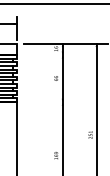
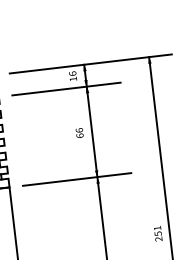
line: (51, 55) -> (65, 90), added
line: (51, 102) -> (76, 180), added

